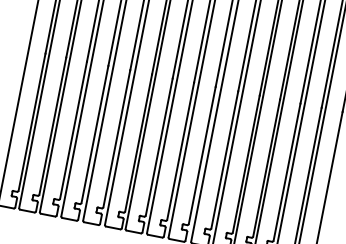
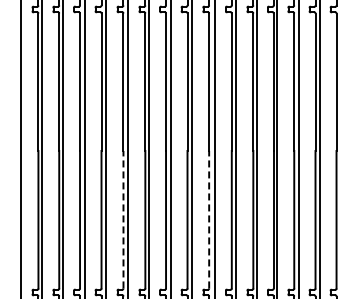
line: (116, 138) -> (123, 219), solid -> dashed
line: (202, 155) -> (209, 219), solid -> dashed

